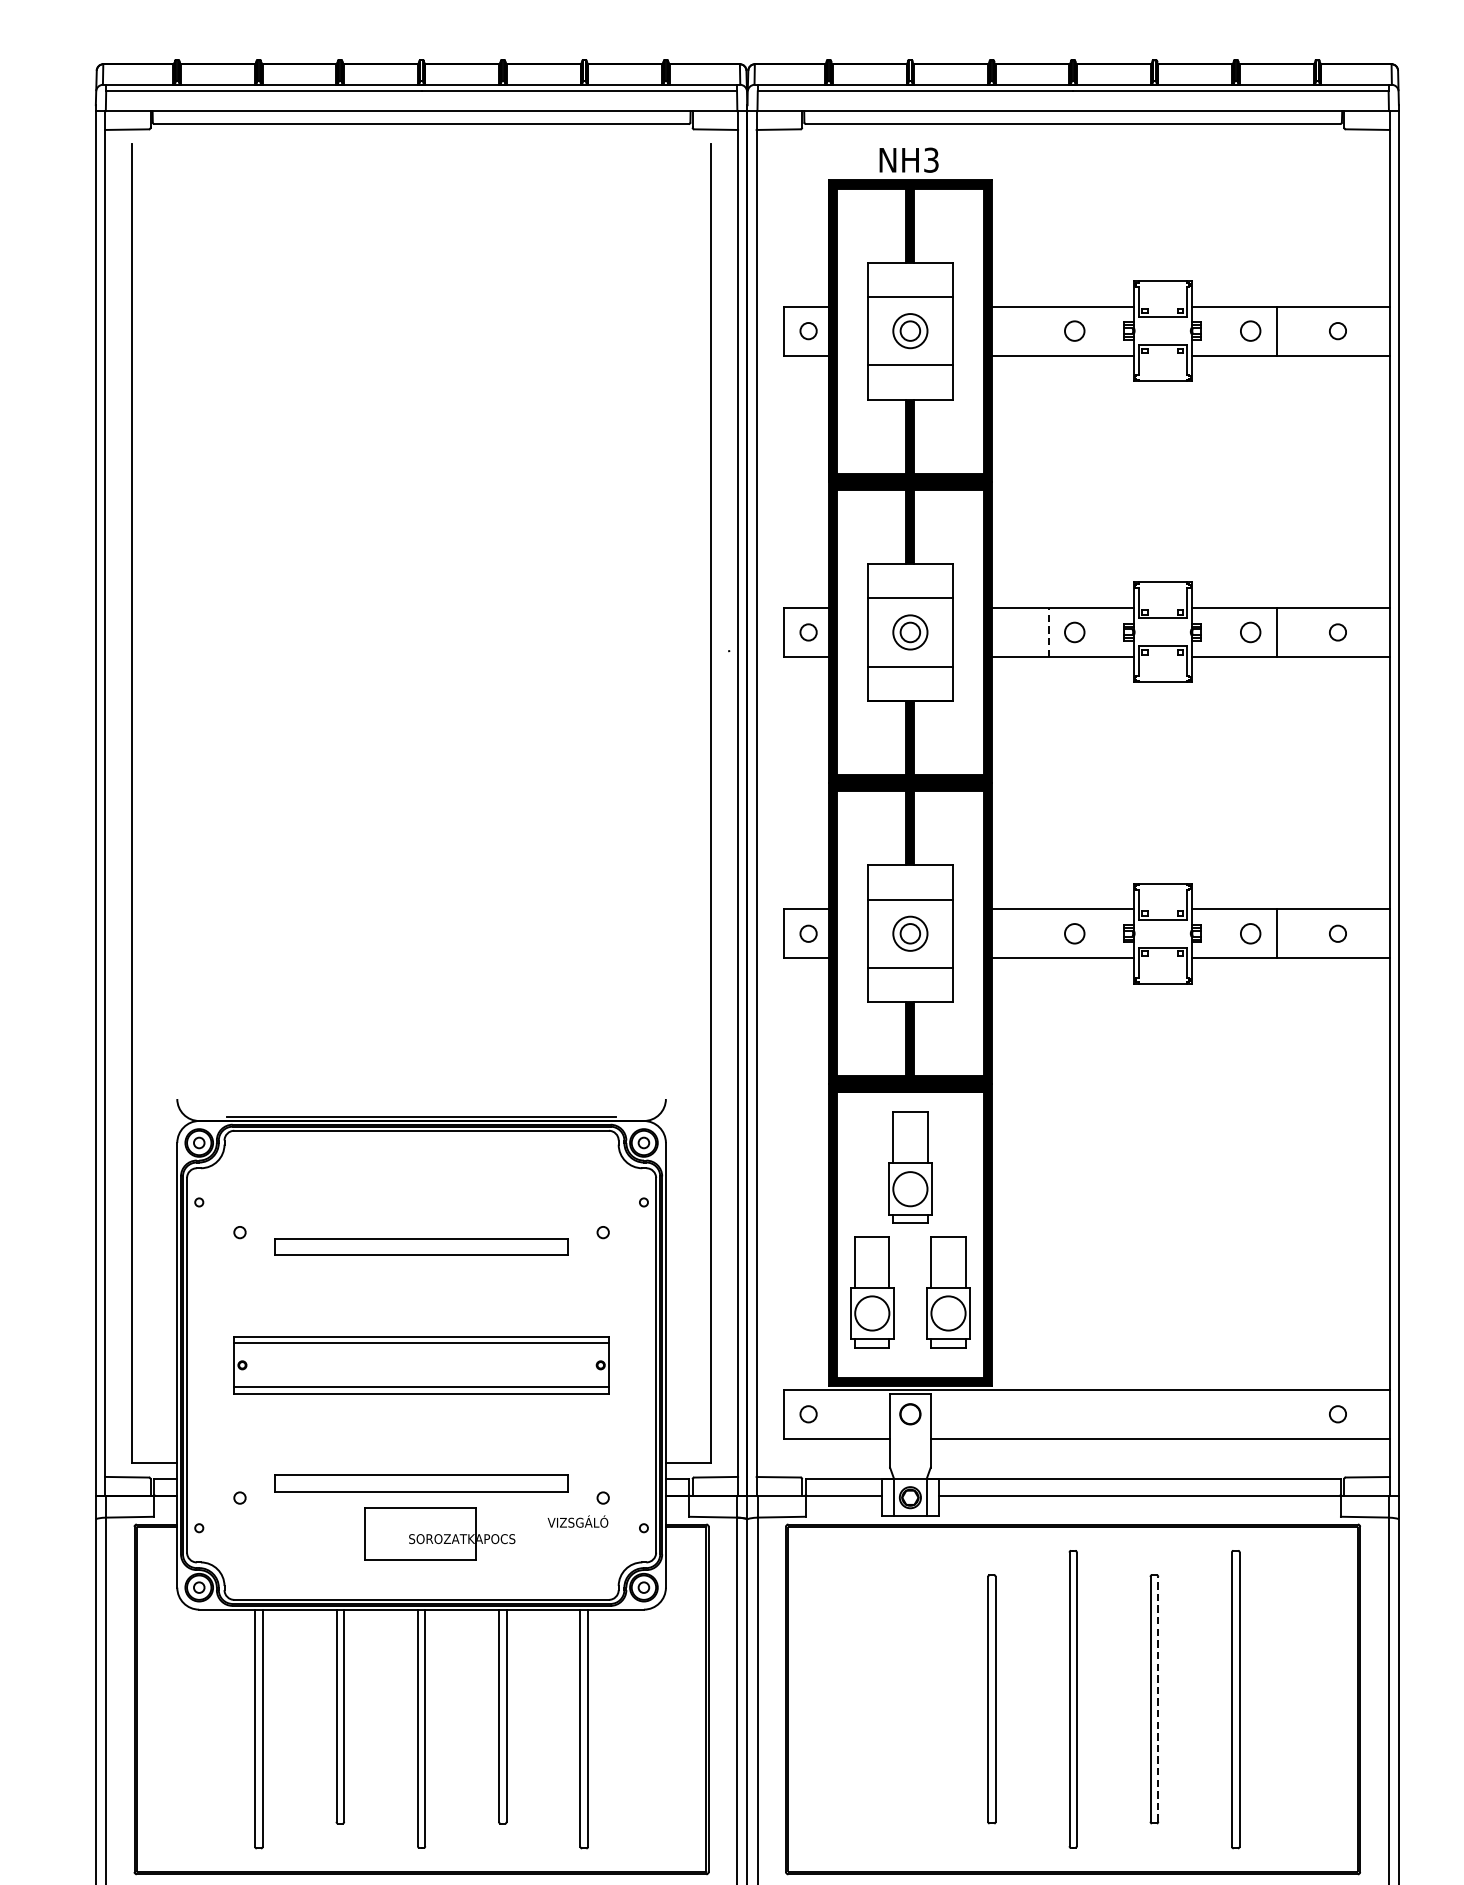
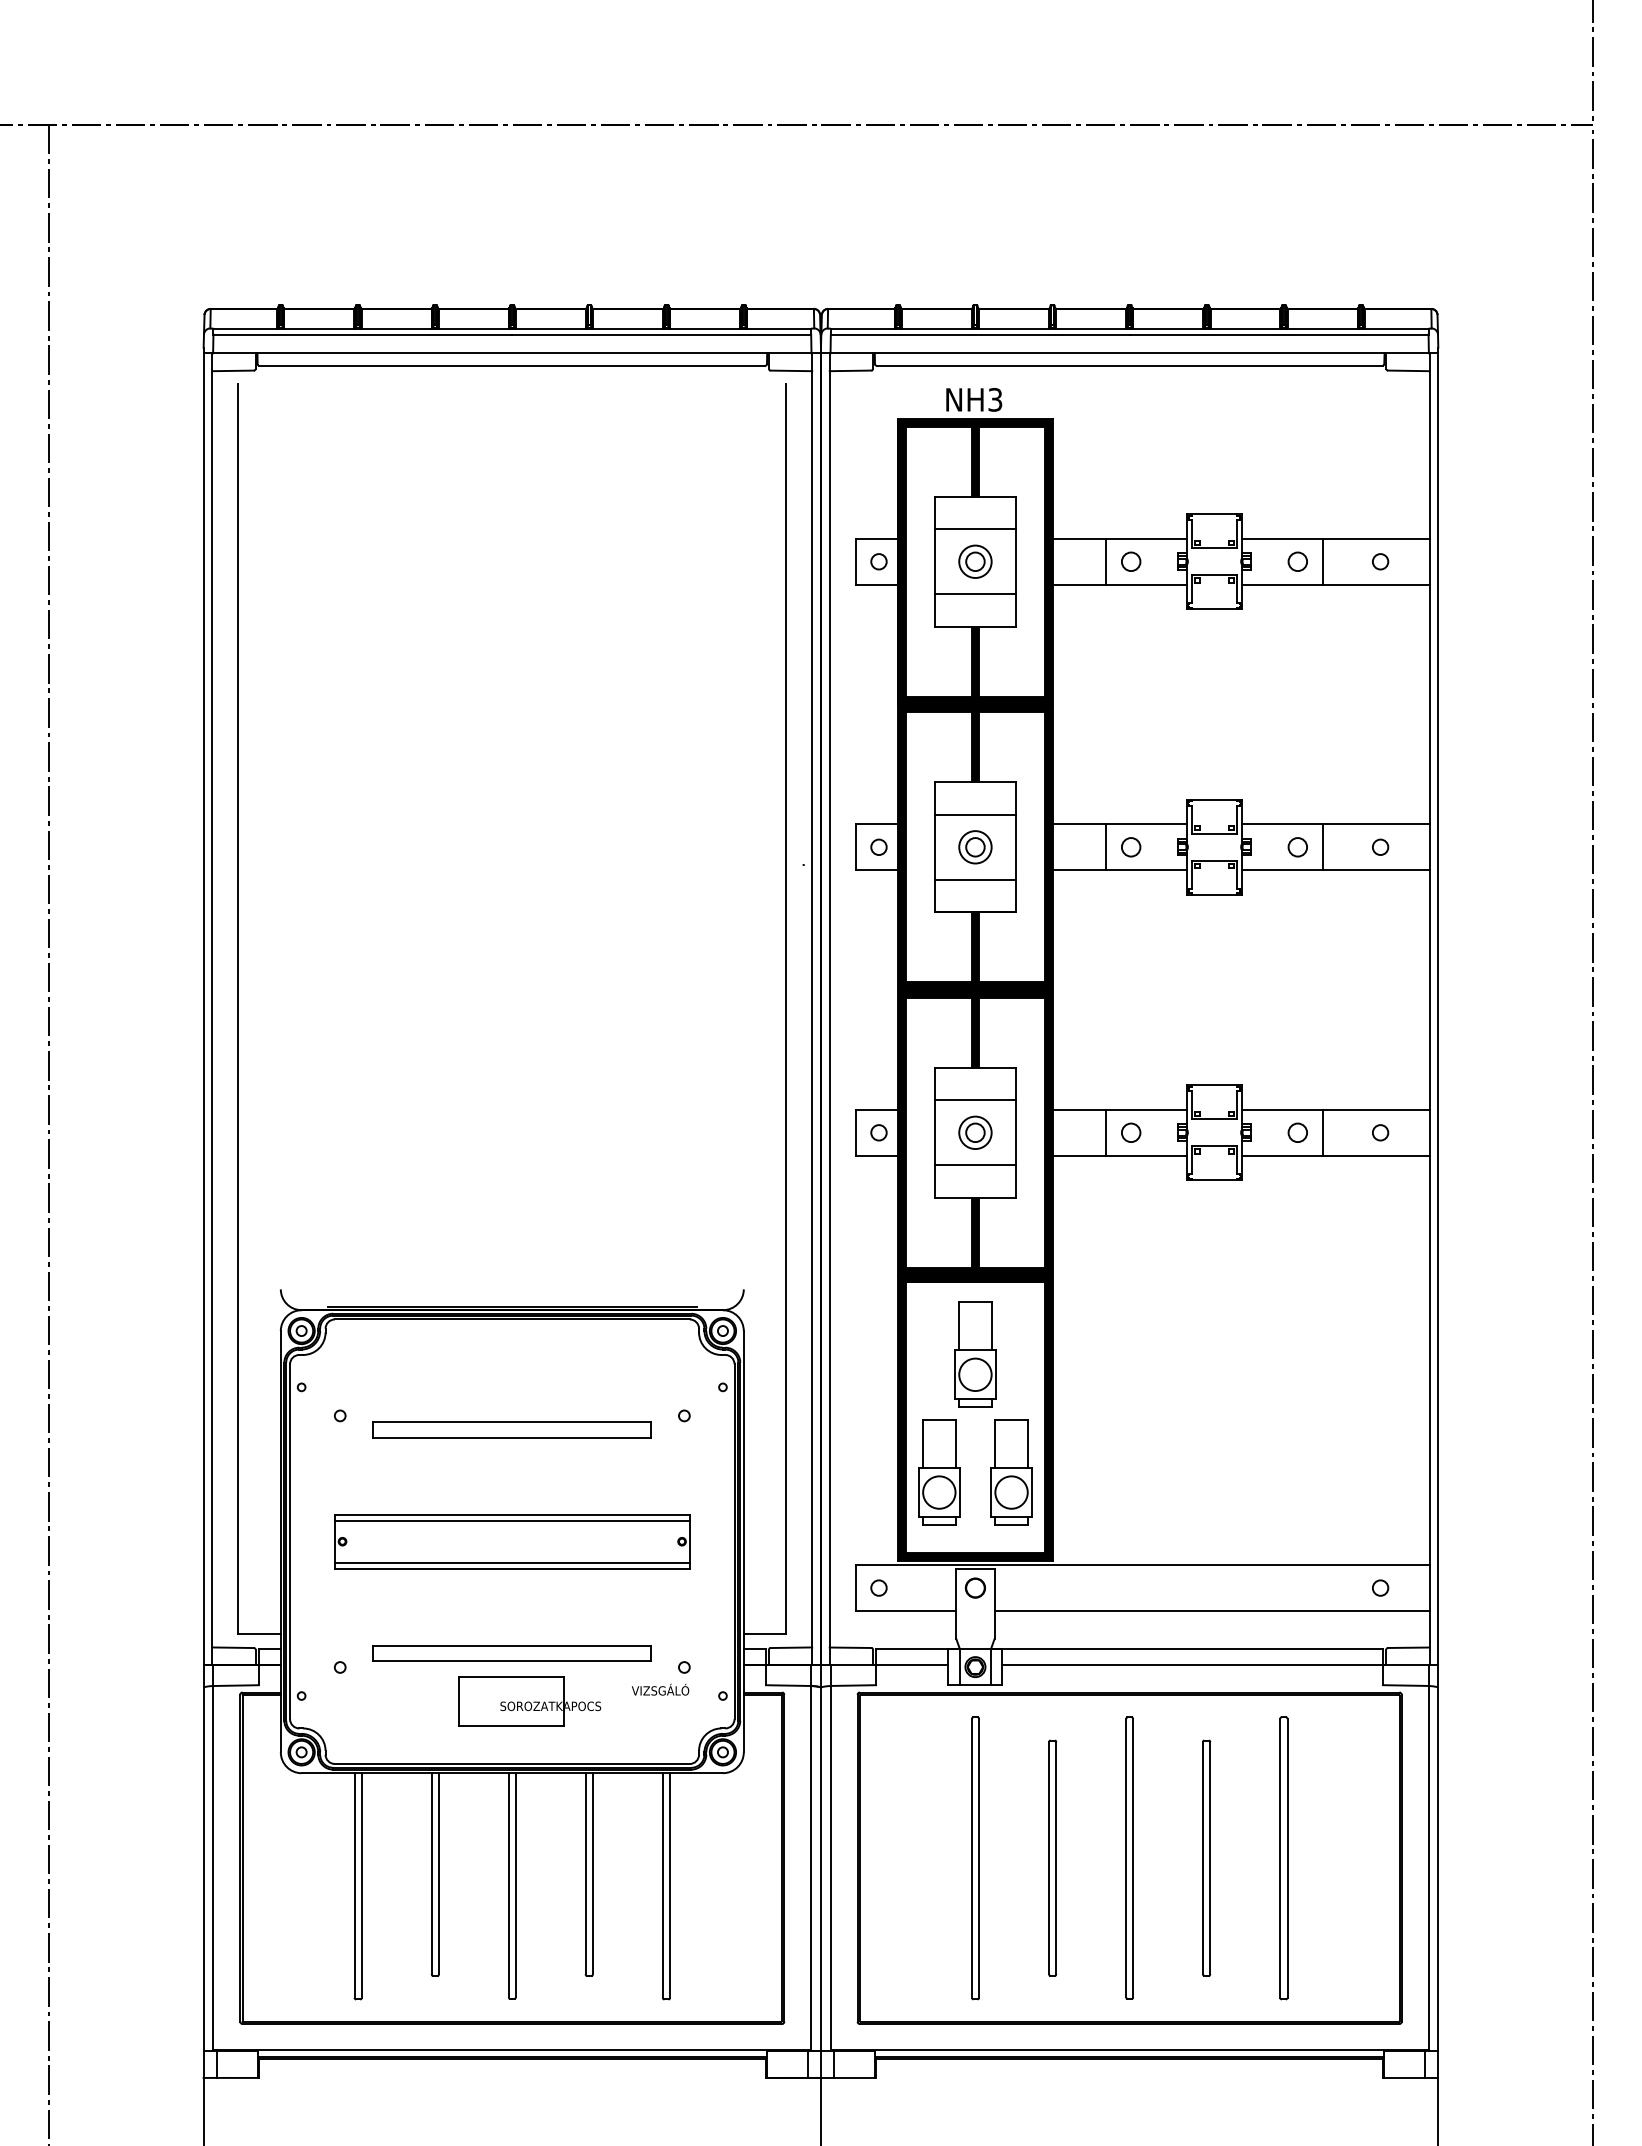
line: (1048, 330) -> (1106, 561), added
line: (1048, 631) -> (1106, 846), dashed -> solid
line: (1048, 933) -> (1106, 1132), added
part: (910, 1699) -> (975, 1858), added
line: (1158, 1699) -> (1210, 1858), dashed -> solid

